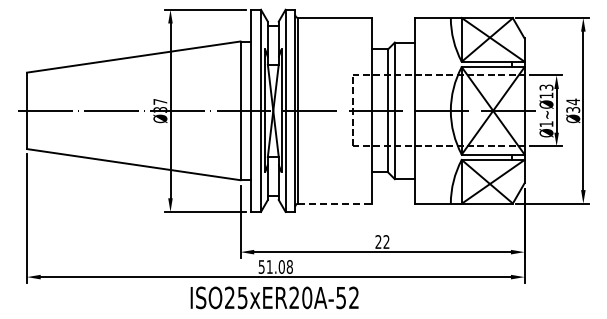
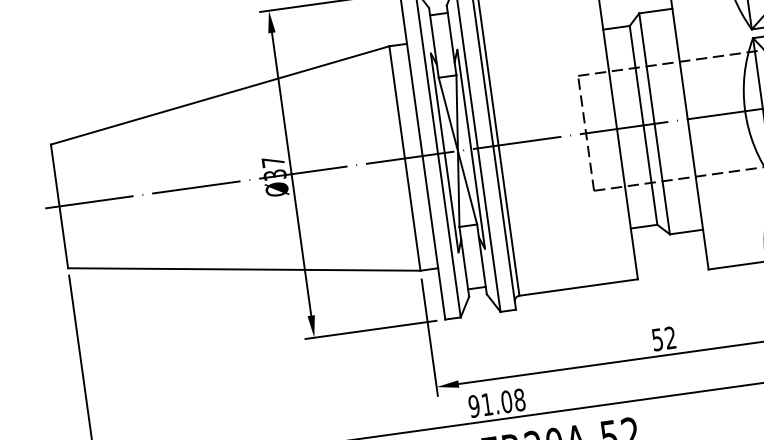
line: (335, 203) -> (579, 287), dashed -> solid
text: (378, 242) -> (657, 340), 22 -> 52
text: (261, 266) -> (473, 405), 51.08 -> 91.08

